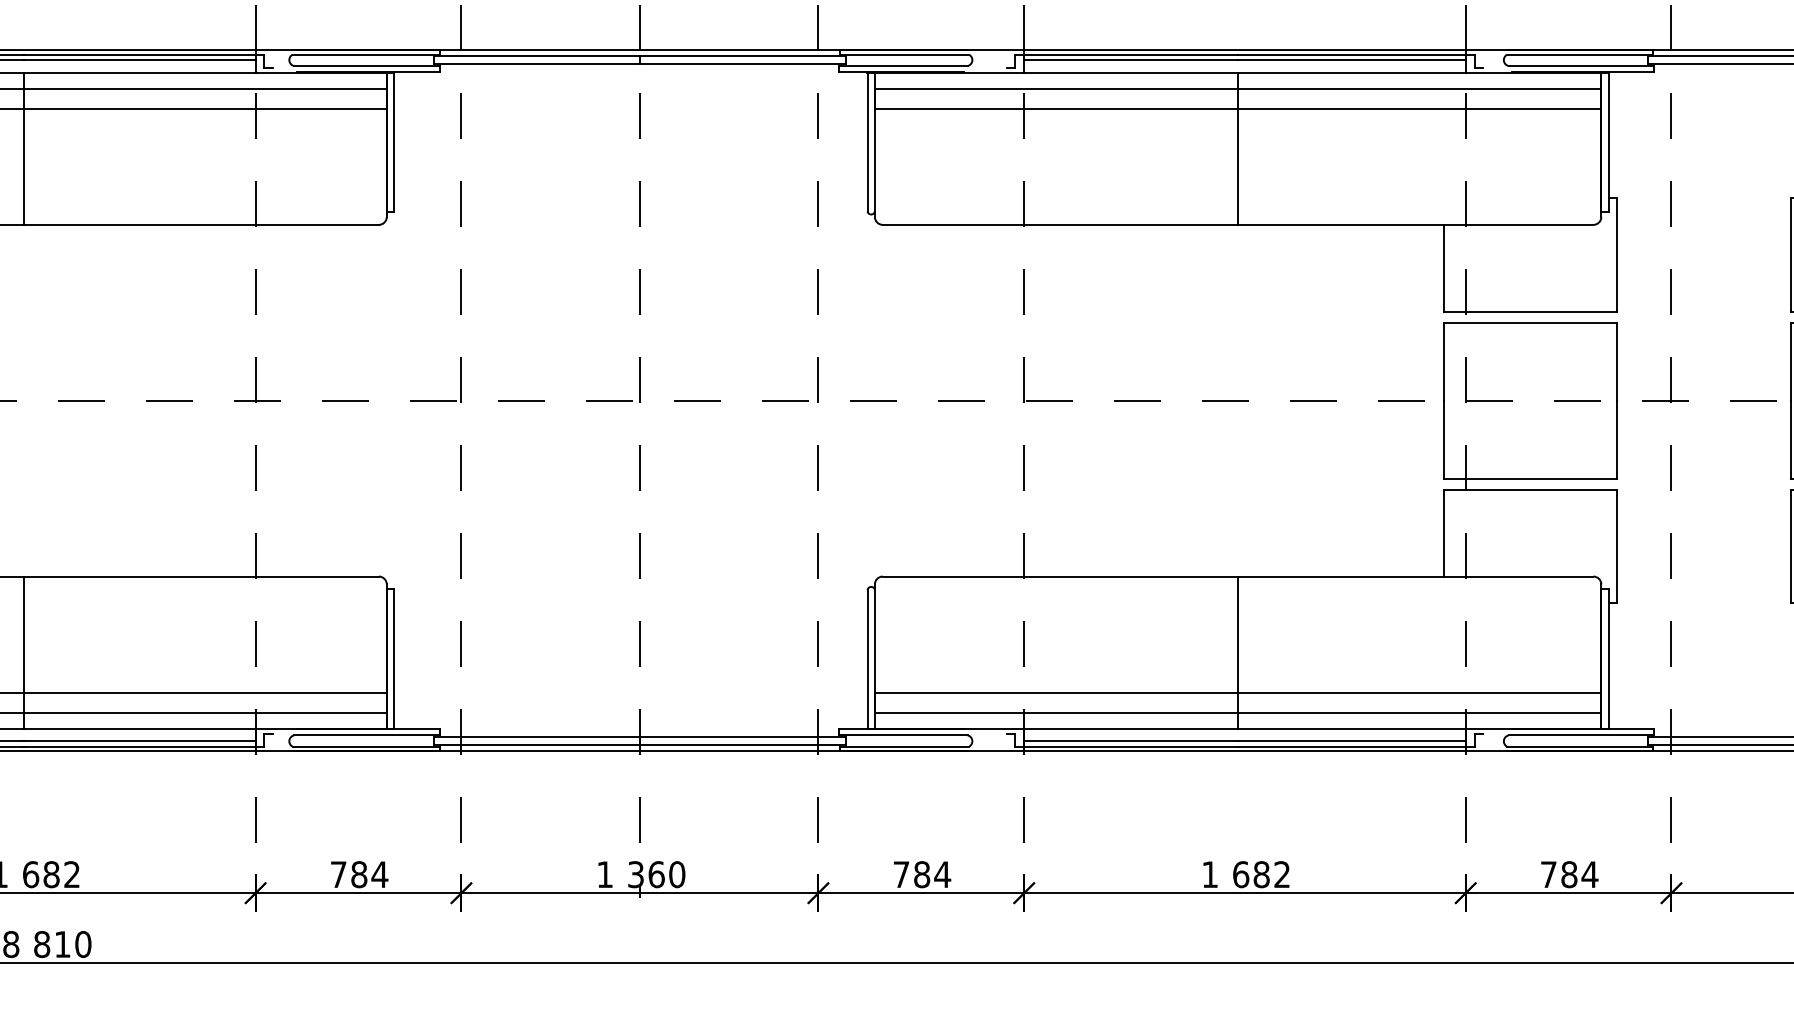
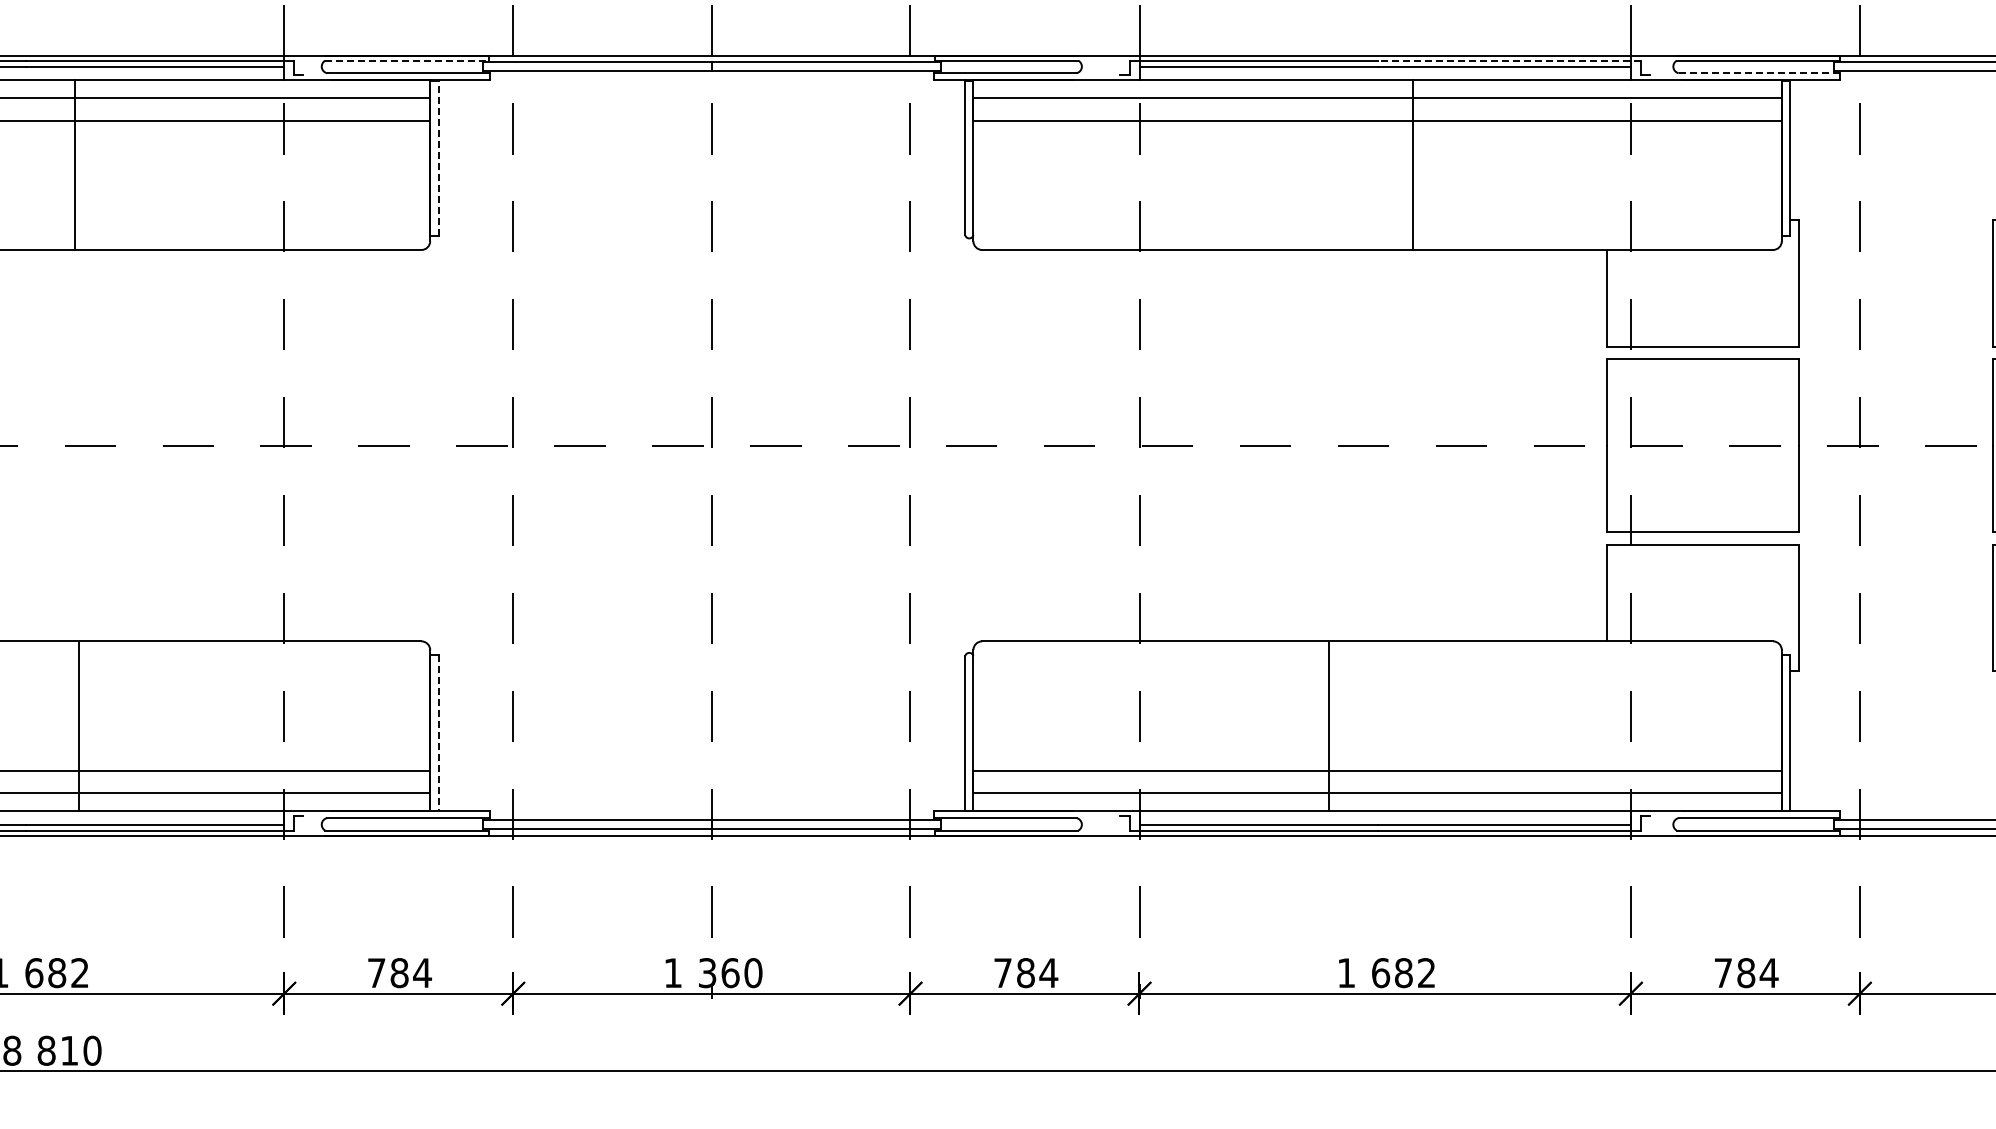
line: (366, 54) -> (407, 60), solid -> dashed
line: (1356, 54) -> (1509, 60), solid -> dashed
line: (1581, 66) -> (1759, 73), solid -> dashed
line: (394, 142) -> (438, 158), solid -> dashed
line: (24, 148) -> (75, 164), moved
line: (1238, 148) -> (1412, 164), moved
line: (24, 652) -> (79, 725), moved
line: (1238, 652) -> (1328, 725), moved
line: (394, 658) -> (438, 732), solid -> dashed

